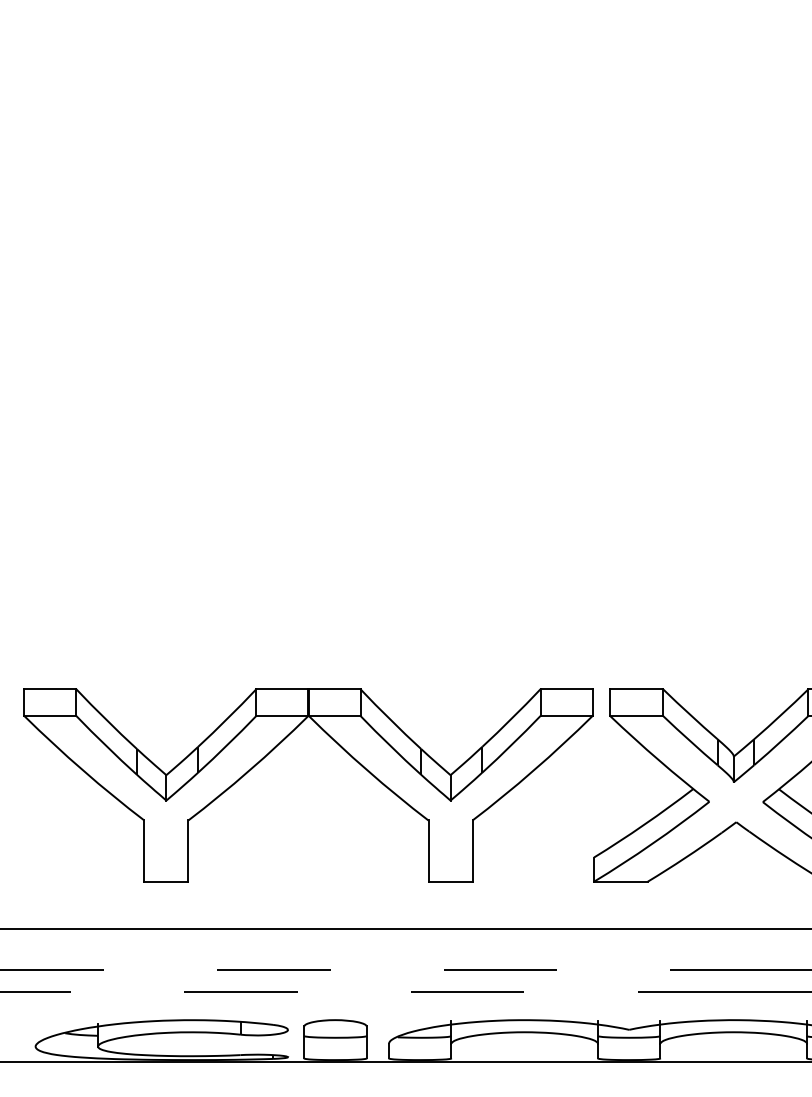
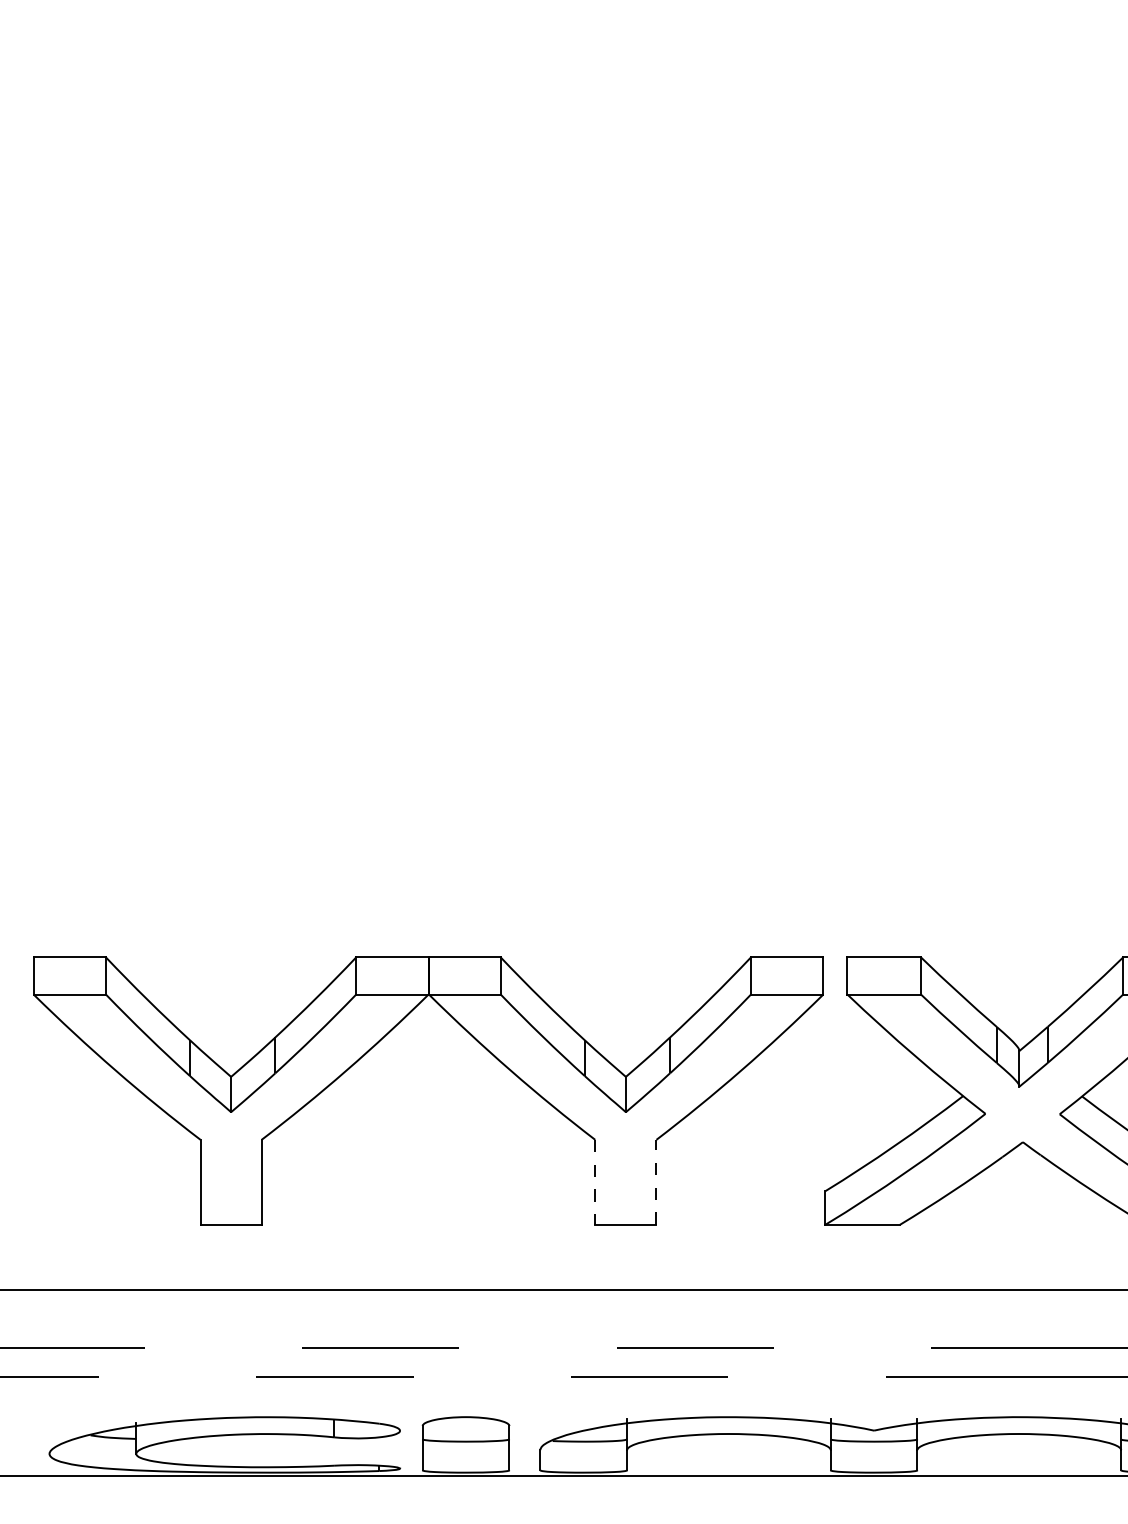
line: (428, 851) -> (595, 1182), solid -> dashed
line: (472, 851) -> (656, 1182), solid -> dashed

